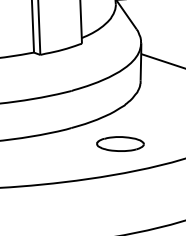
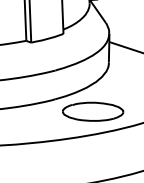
part: (120, 143) -> (93, 111), size x1.67

